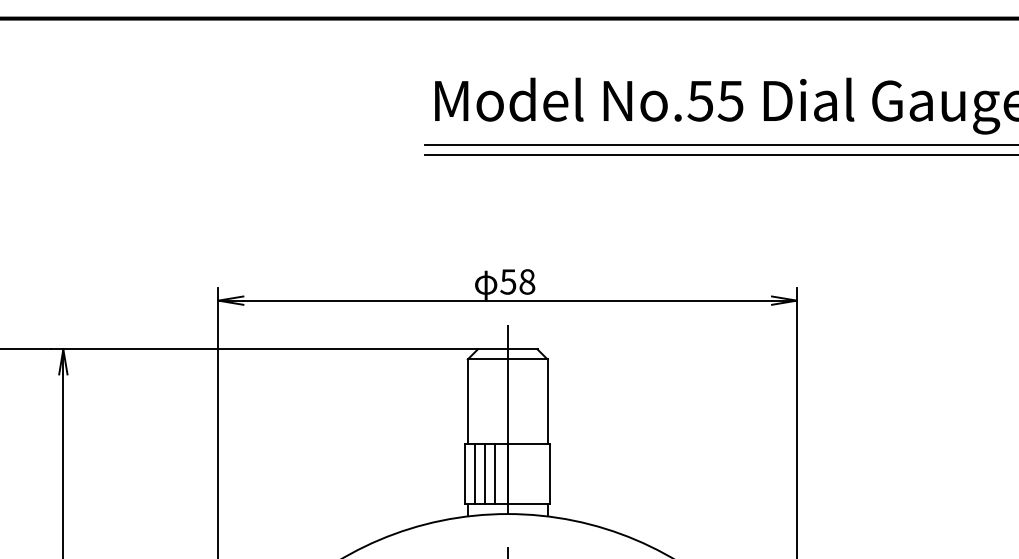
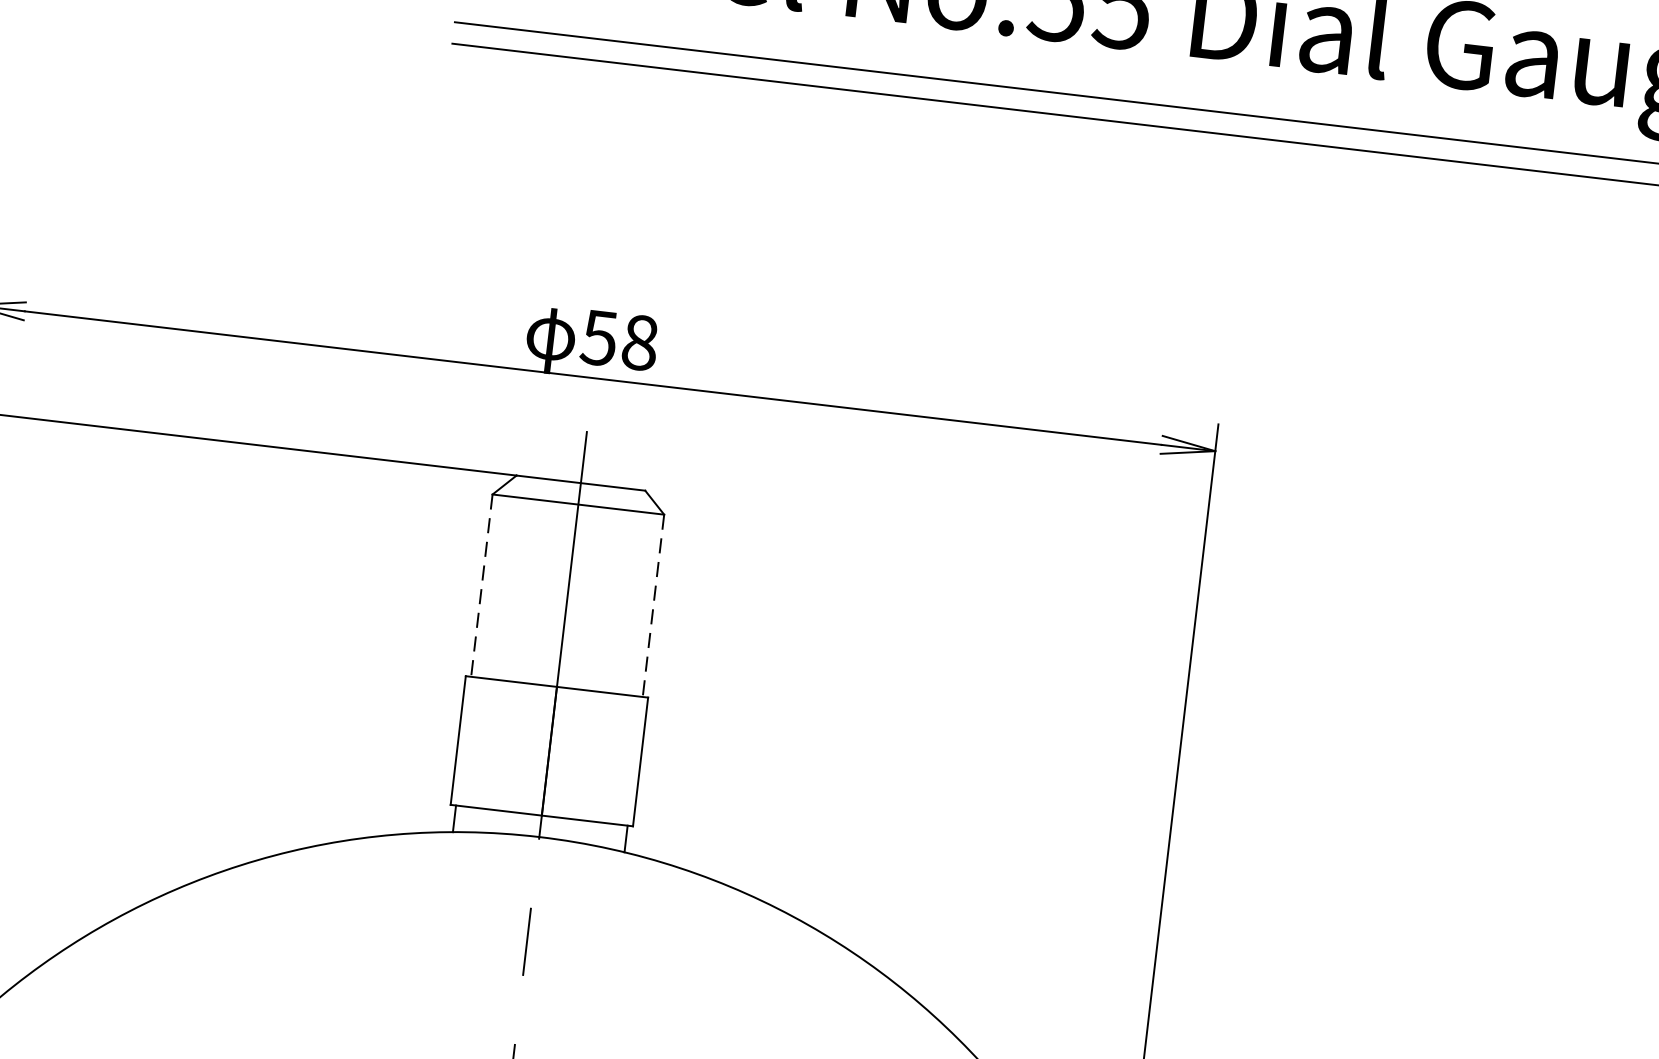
line: (467, 402) -> (481, 586), solid -> dashed
line: (547, 402) -> (653, 607), solid -> dashed
line: (475, 474) -> (480, 743), removed
line: (485, 474) -> (501, 746), removed
line: (495, 474) -> (523, 748), removed

